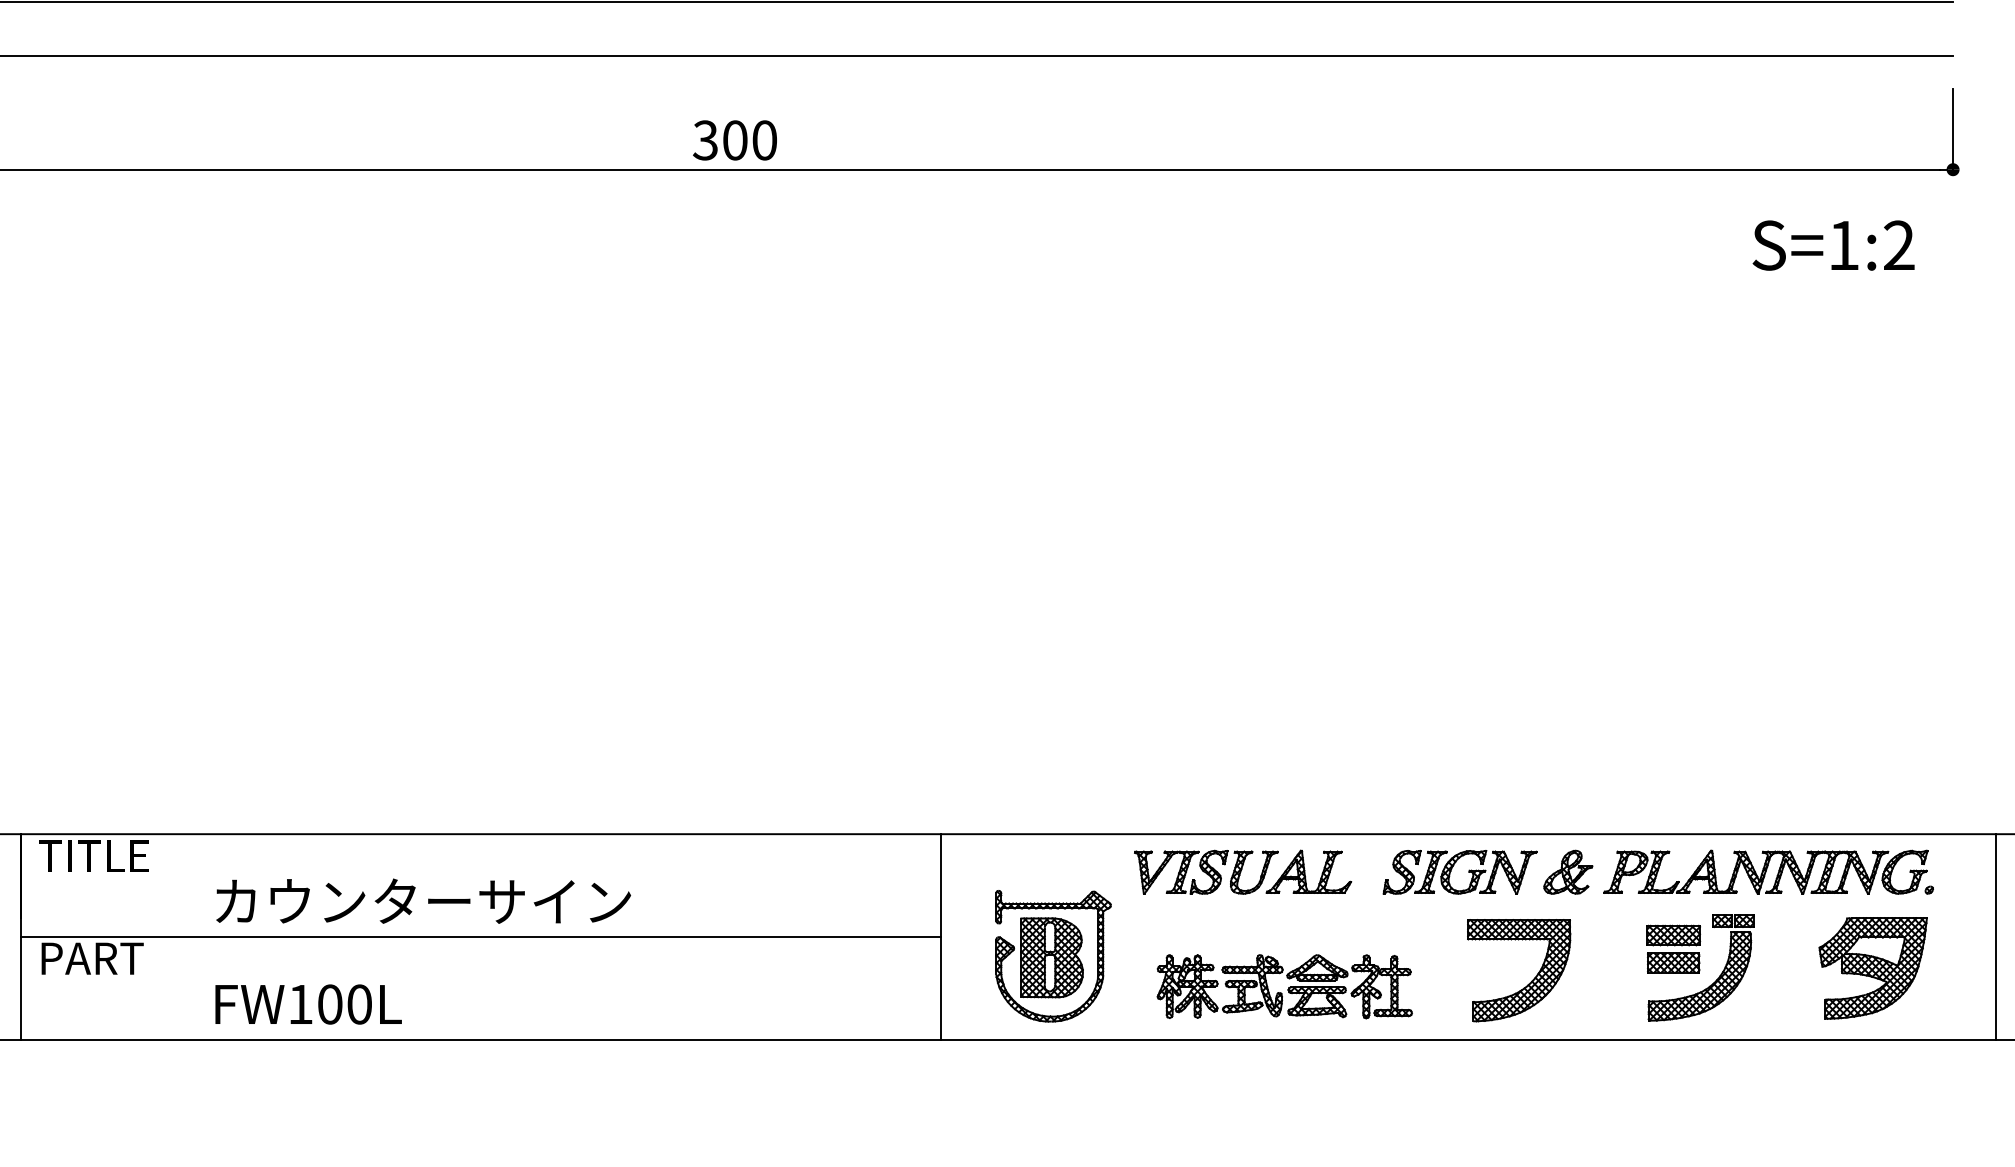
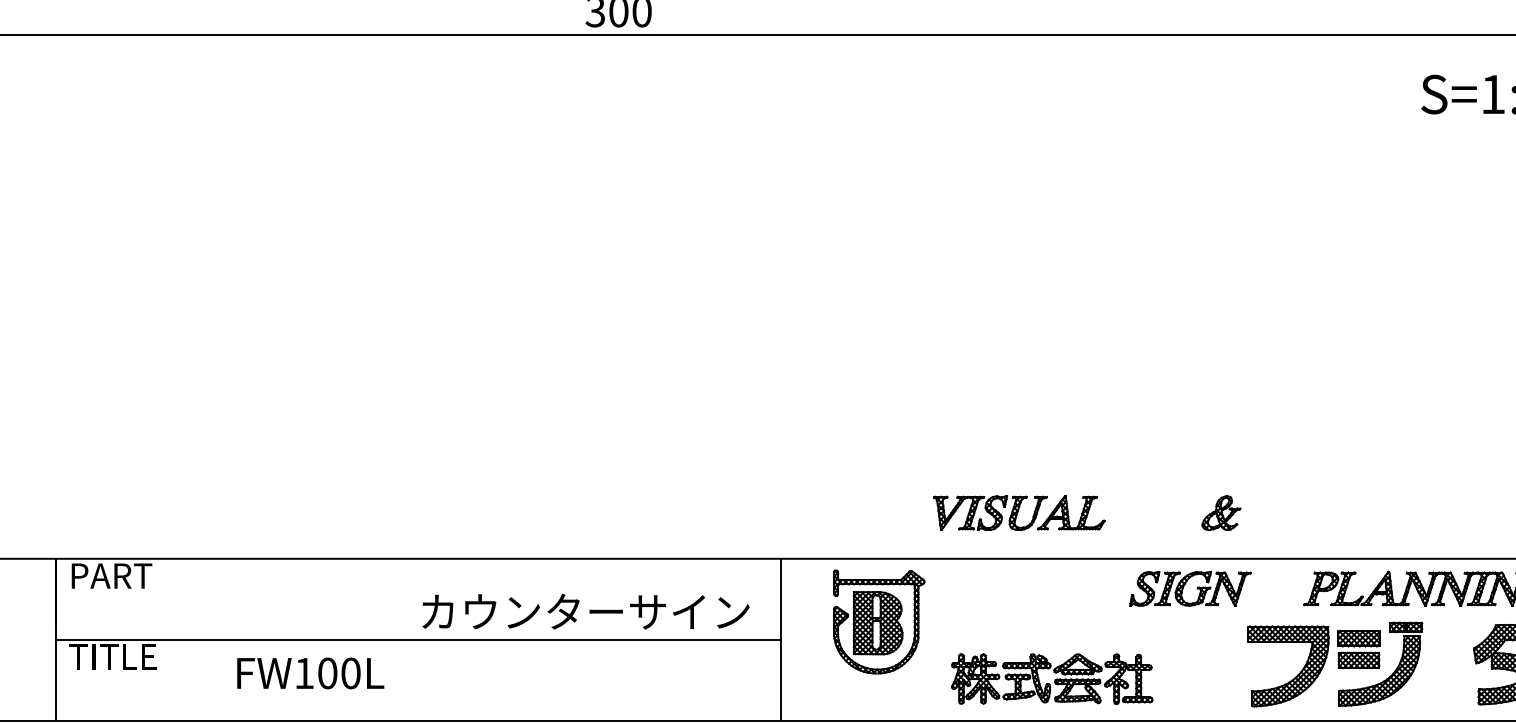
text: (93, 856) -> (112, 576), TITLE -> PART
part: (1243, 871) -> (1019, 512), moved
part: (1568, 871) -> (1221, 512), moved
text: (423, 900) -> (585, 611), moved
part: (1053, 956) -> (879, 622), moved
text: (93, 958) -> (112, 656), PART -> TITLE
part: (1531, 980) -> (1298, 674), moved
text: (308, 1004) -> (310, 673), moved

